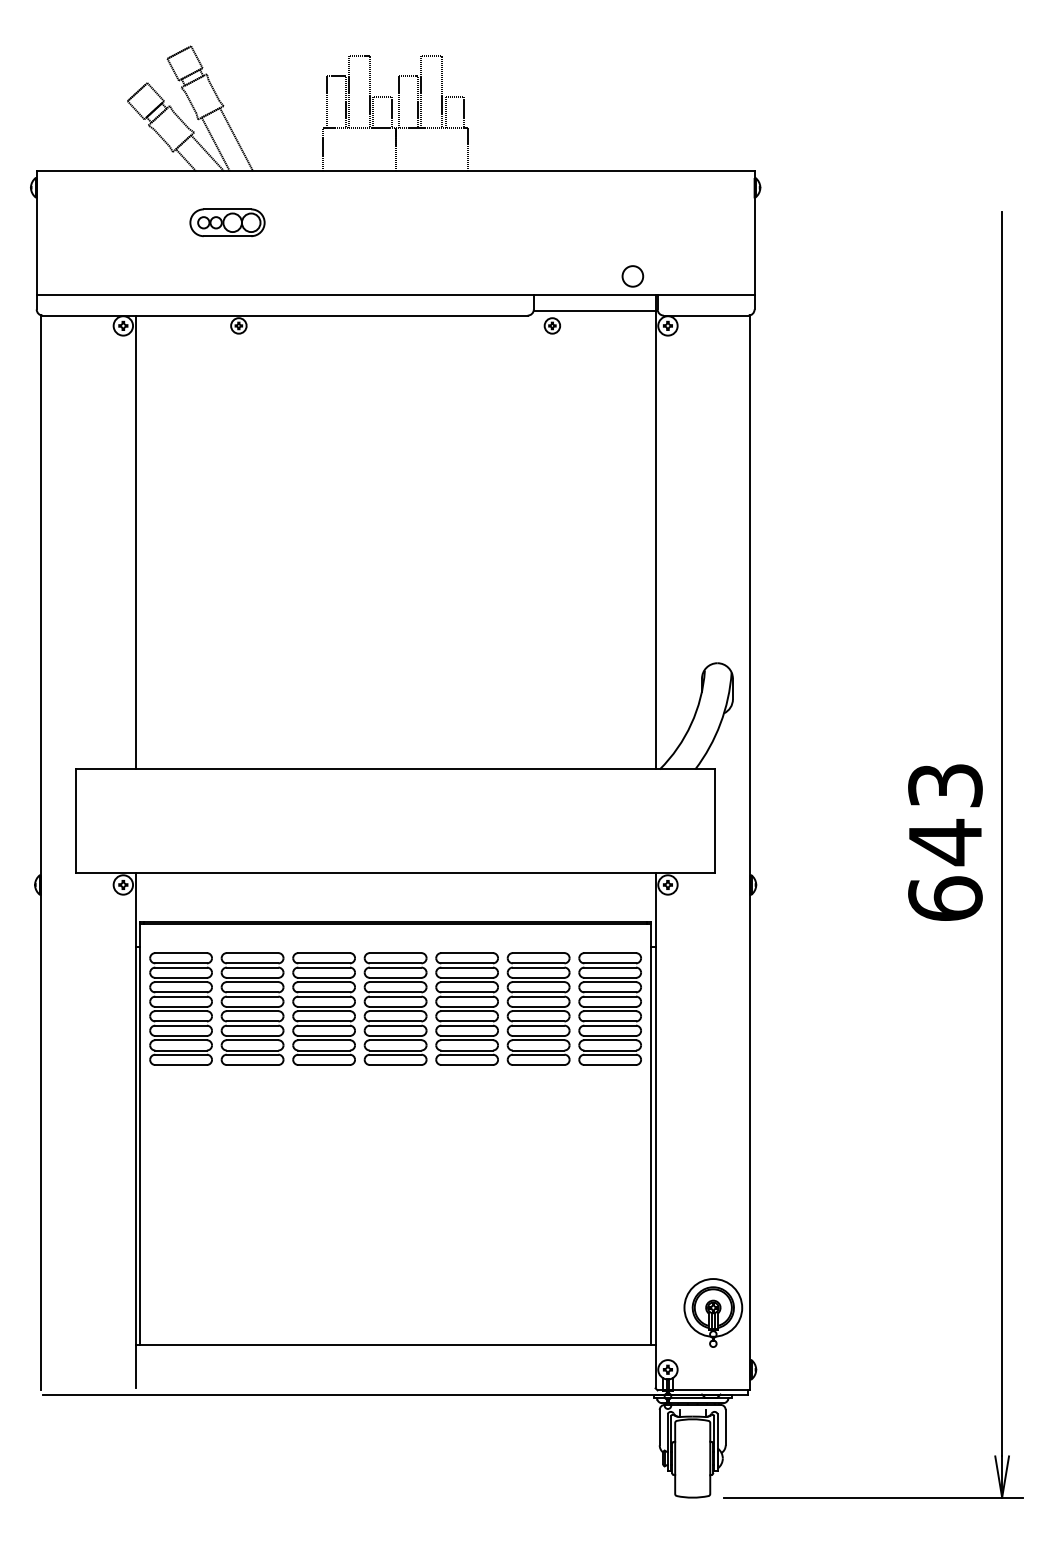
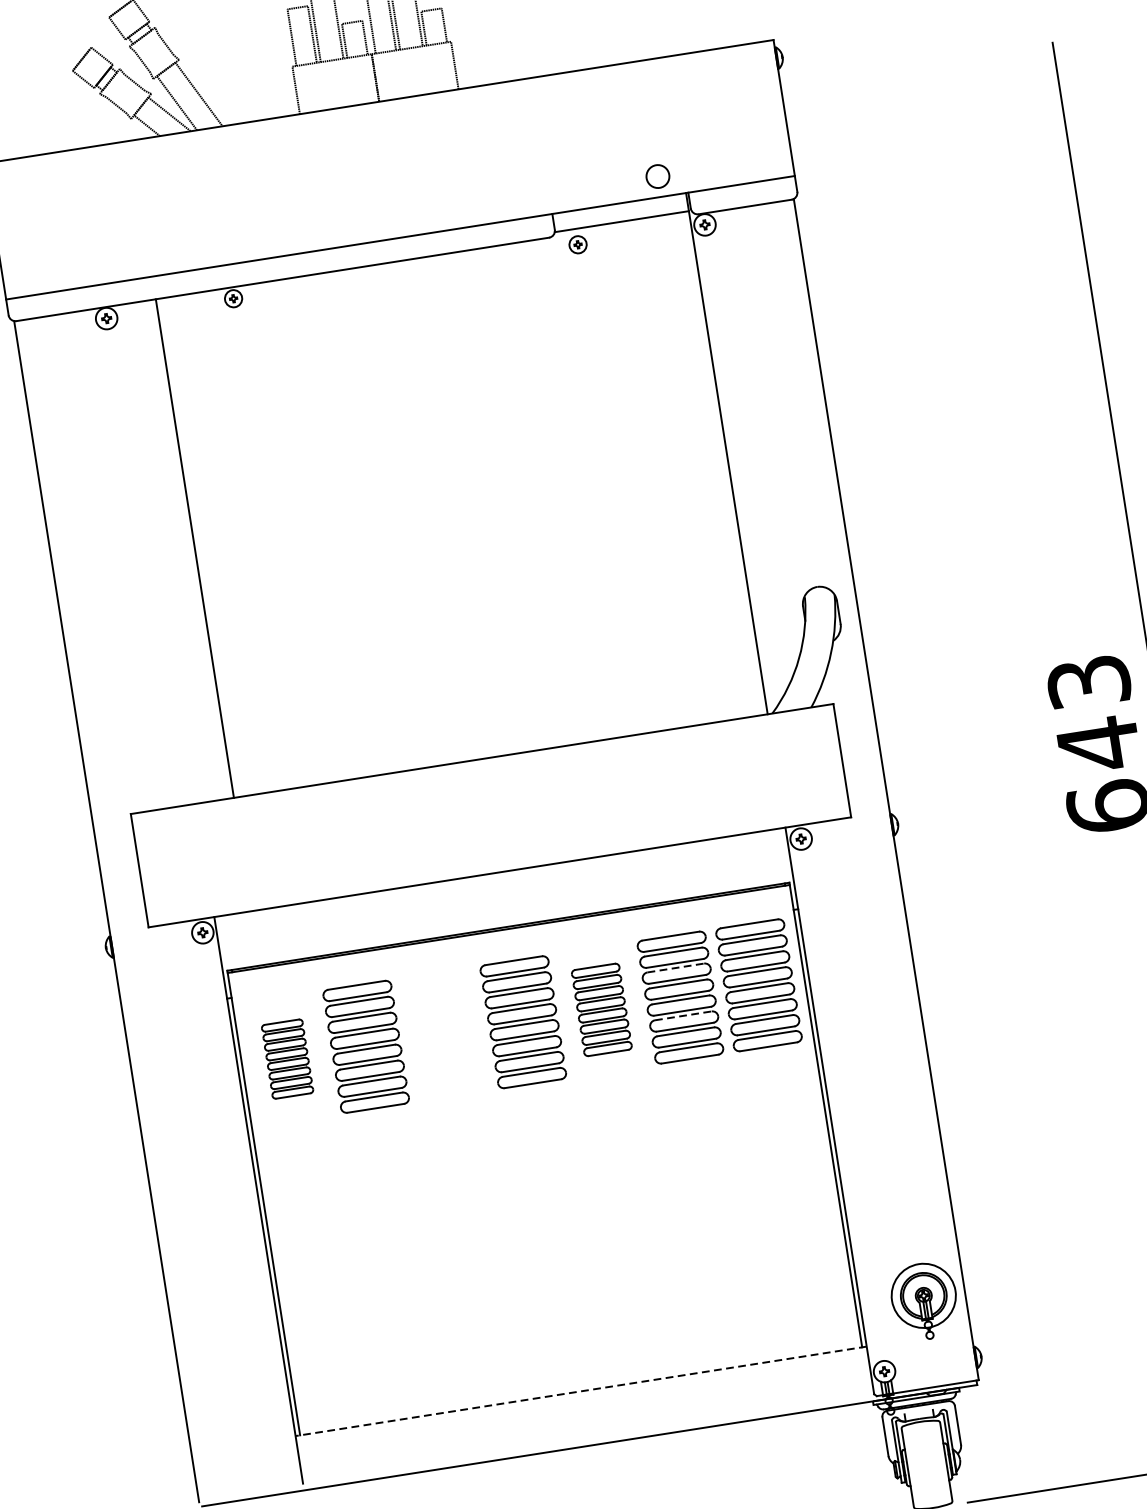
part: (227, 222) -> (203, 187), removed
line: (135, 542) -> (194, 548), moved
line: (538, 982) -> (675, 968), solid -> dashed
part: (180, 1008) -> (286, 1058), size x0.6
part: (323, 1008) -> (443, 1034), removed
part: (466, 1008) -> (601, 1009), size x0.7
line: (538, 1025) -> (683, 1015), solid -> dashed
line: (395, 1345) -> (581, 1391), solid -> dashed

